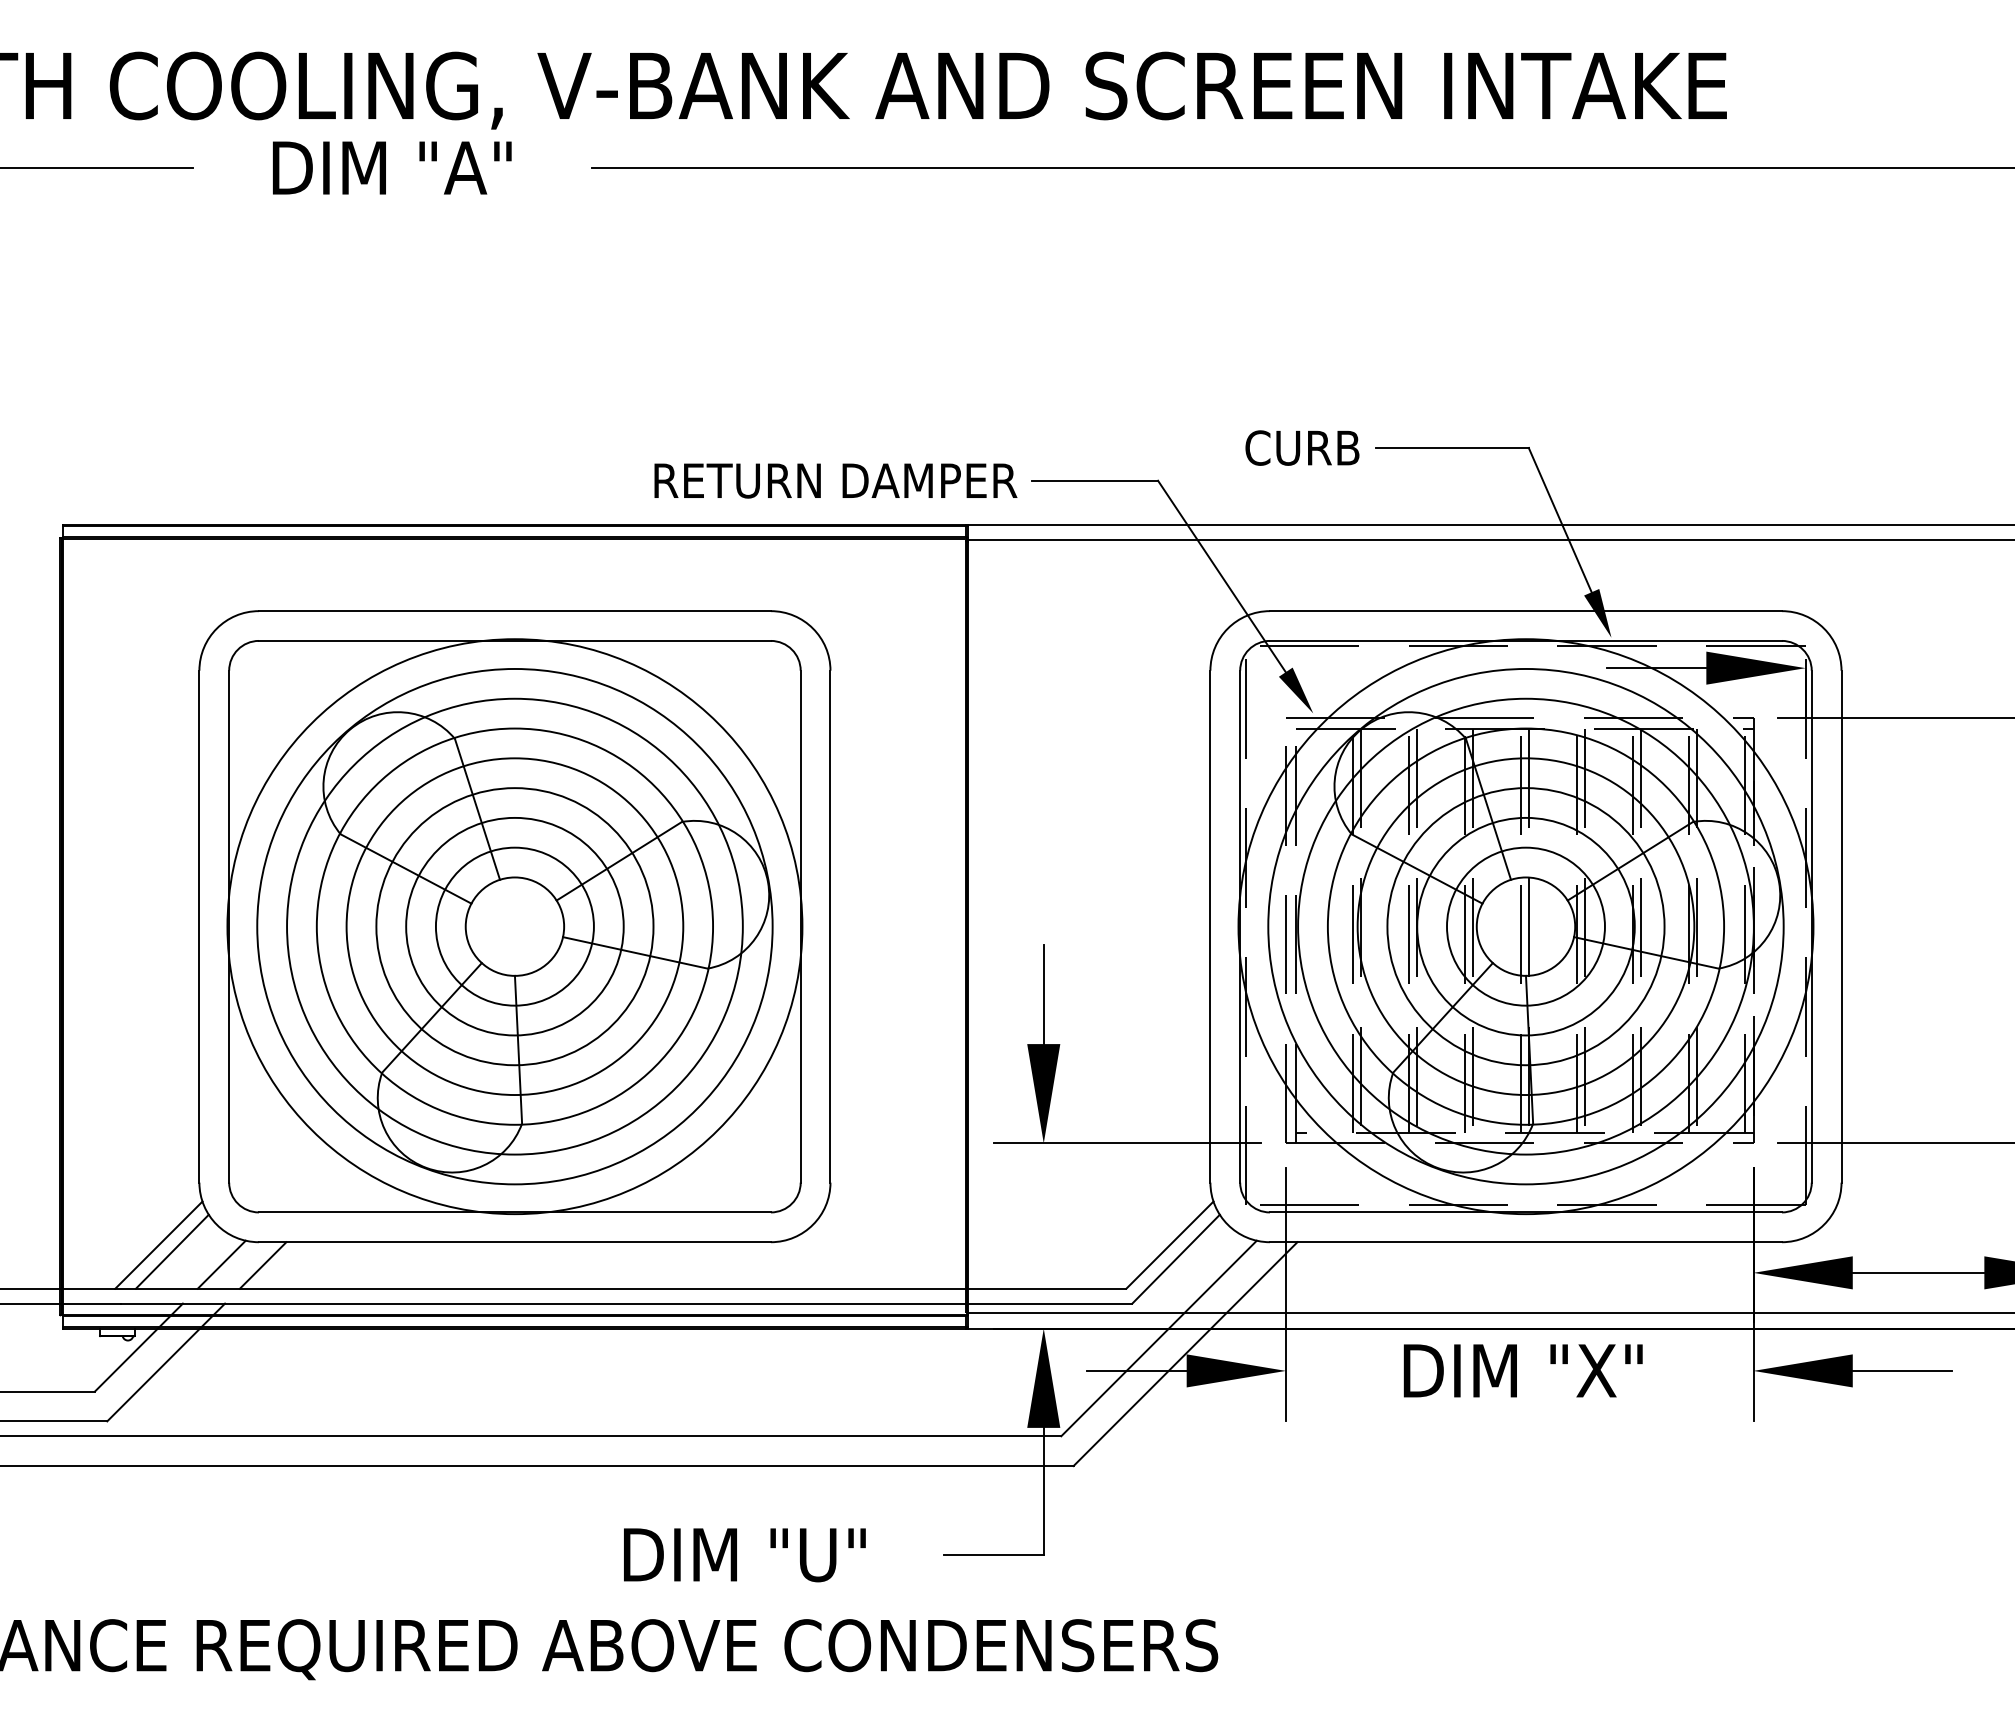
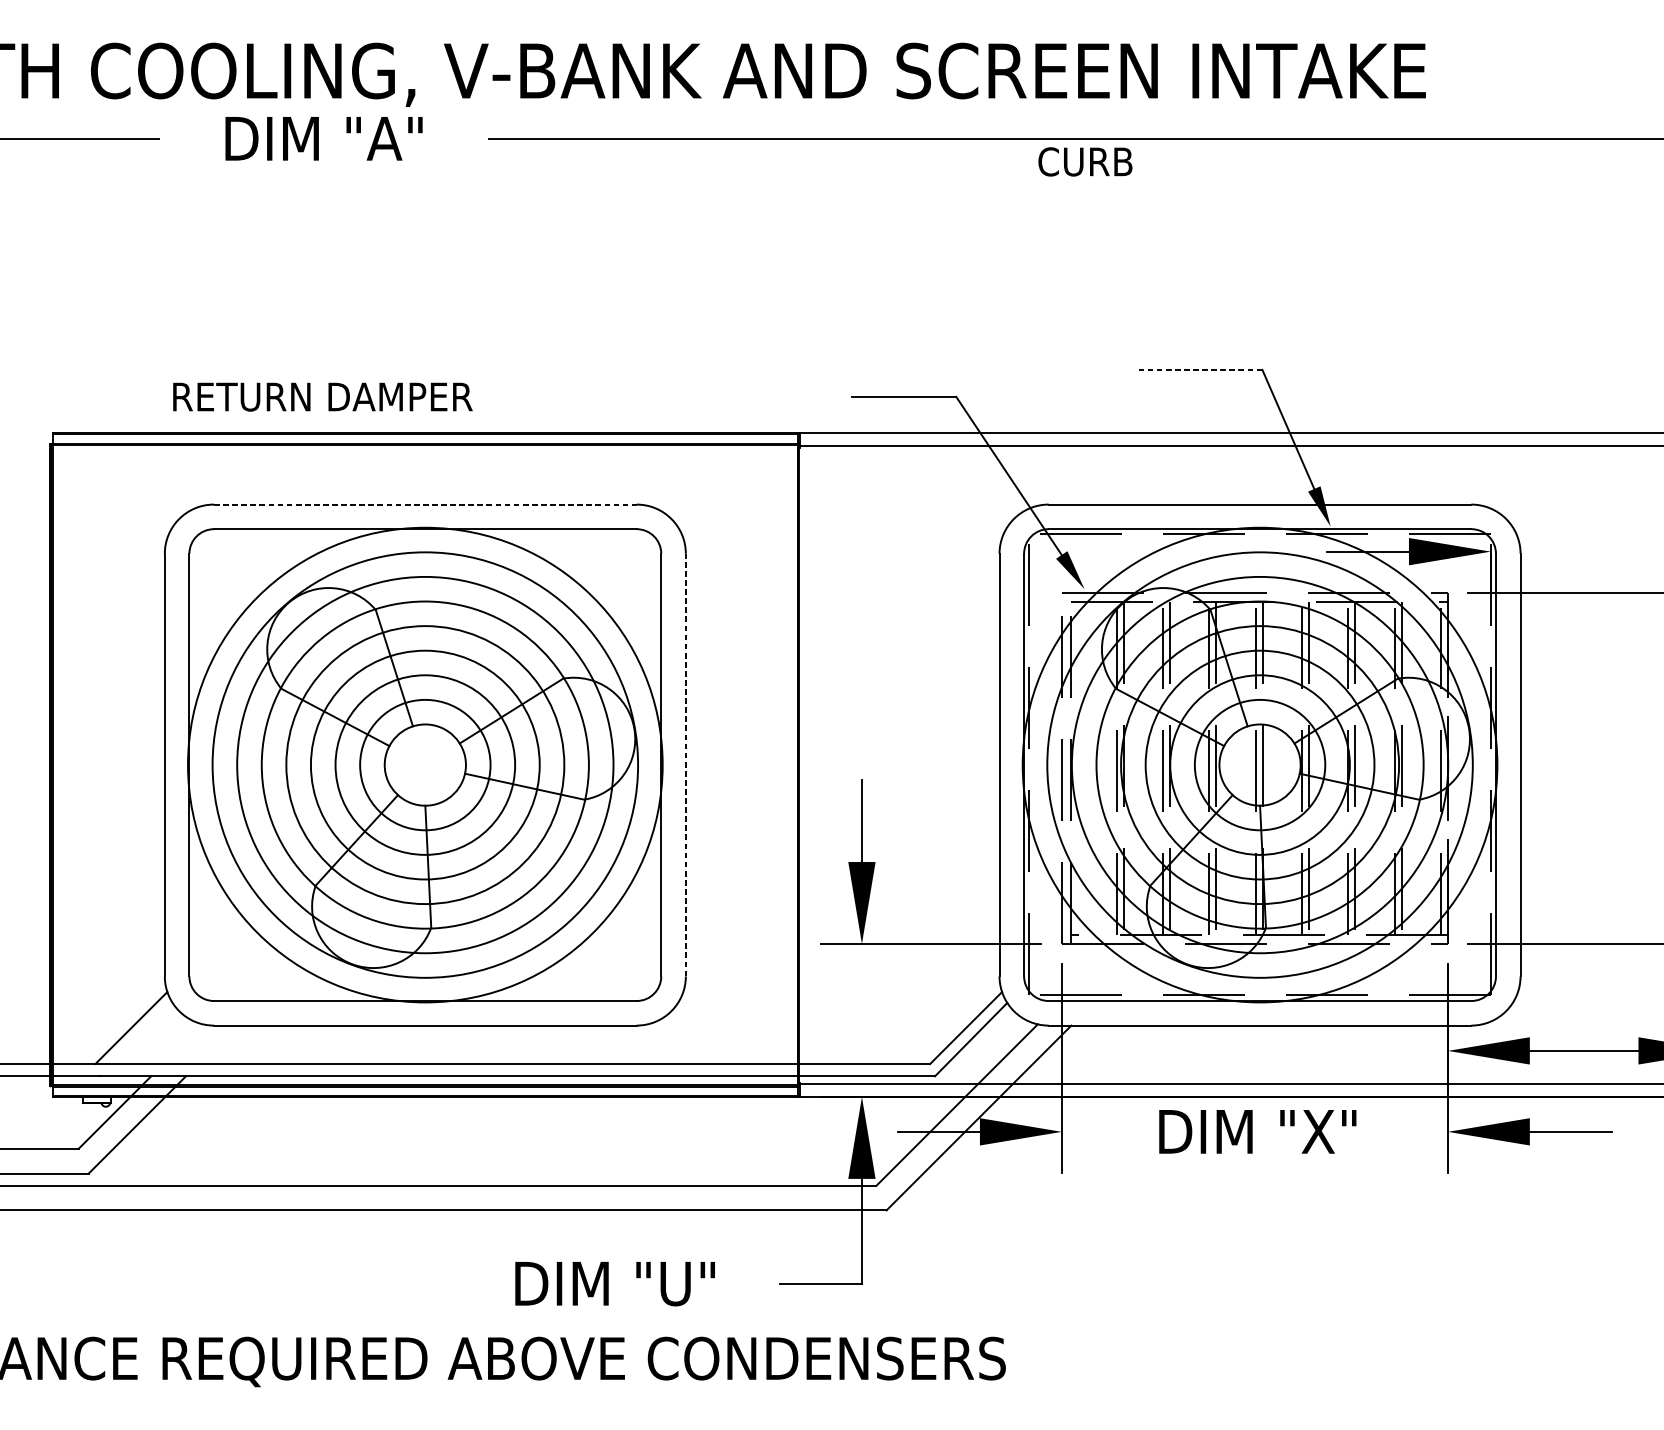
text: (1302, 447) -> (1085, 161), moved
line: (1451, 448) -> (1198, 370), solid -> dashed
text: (835, 480) -> (322, 396), moved
line: (514, 611) -> (424, 504), solid -> dashed
line: (830, 926) -> (685, 764), solid -> dashed
line: (171, 1251) -> (141, 1033), removed
line: (221, 1264) -> (183, 1044), removed
line: (262, 1265) -> (216, 1044), removed

